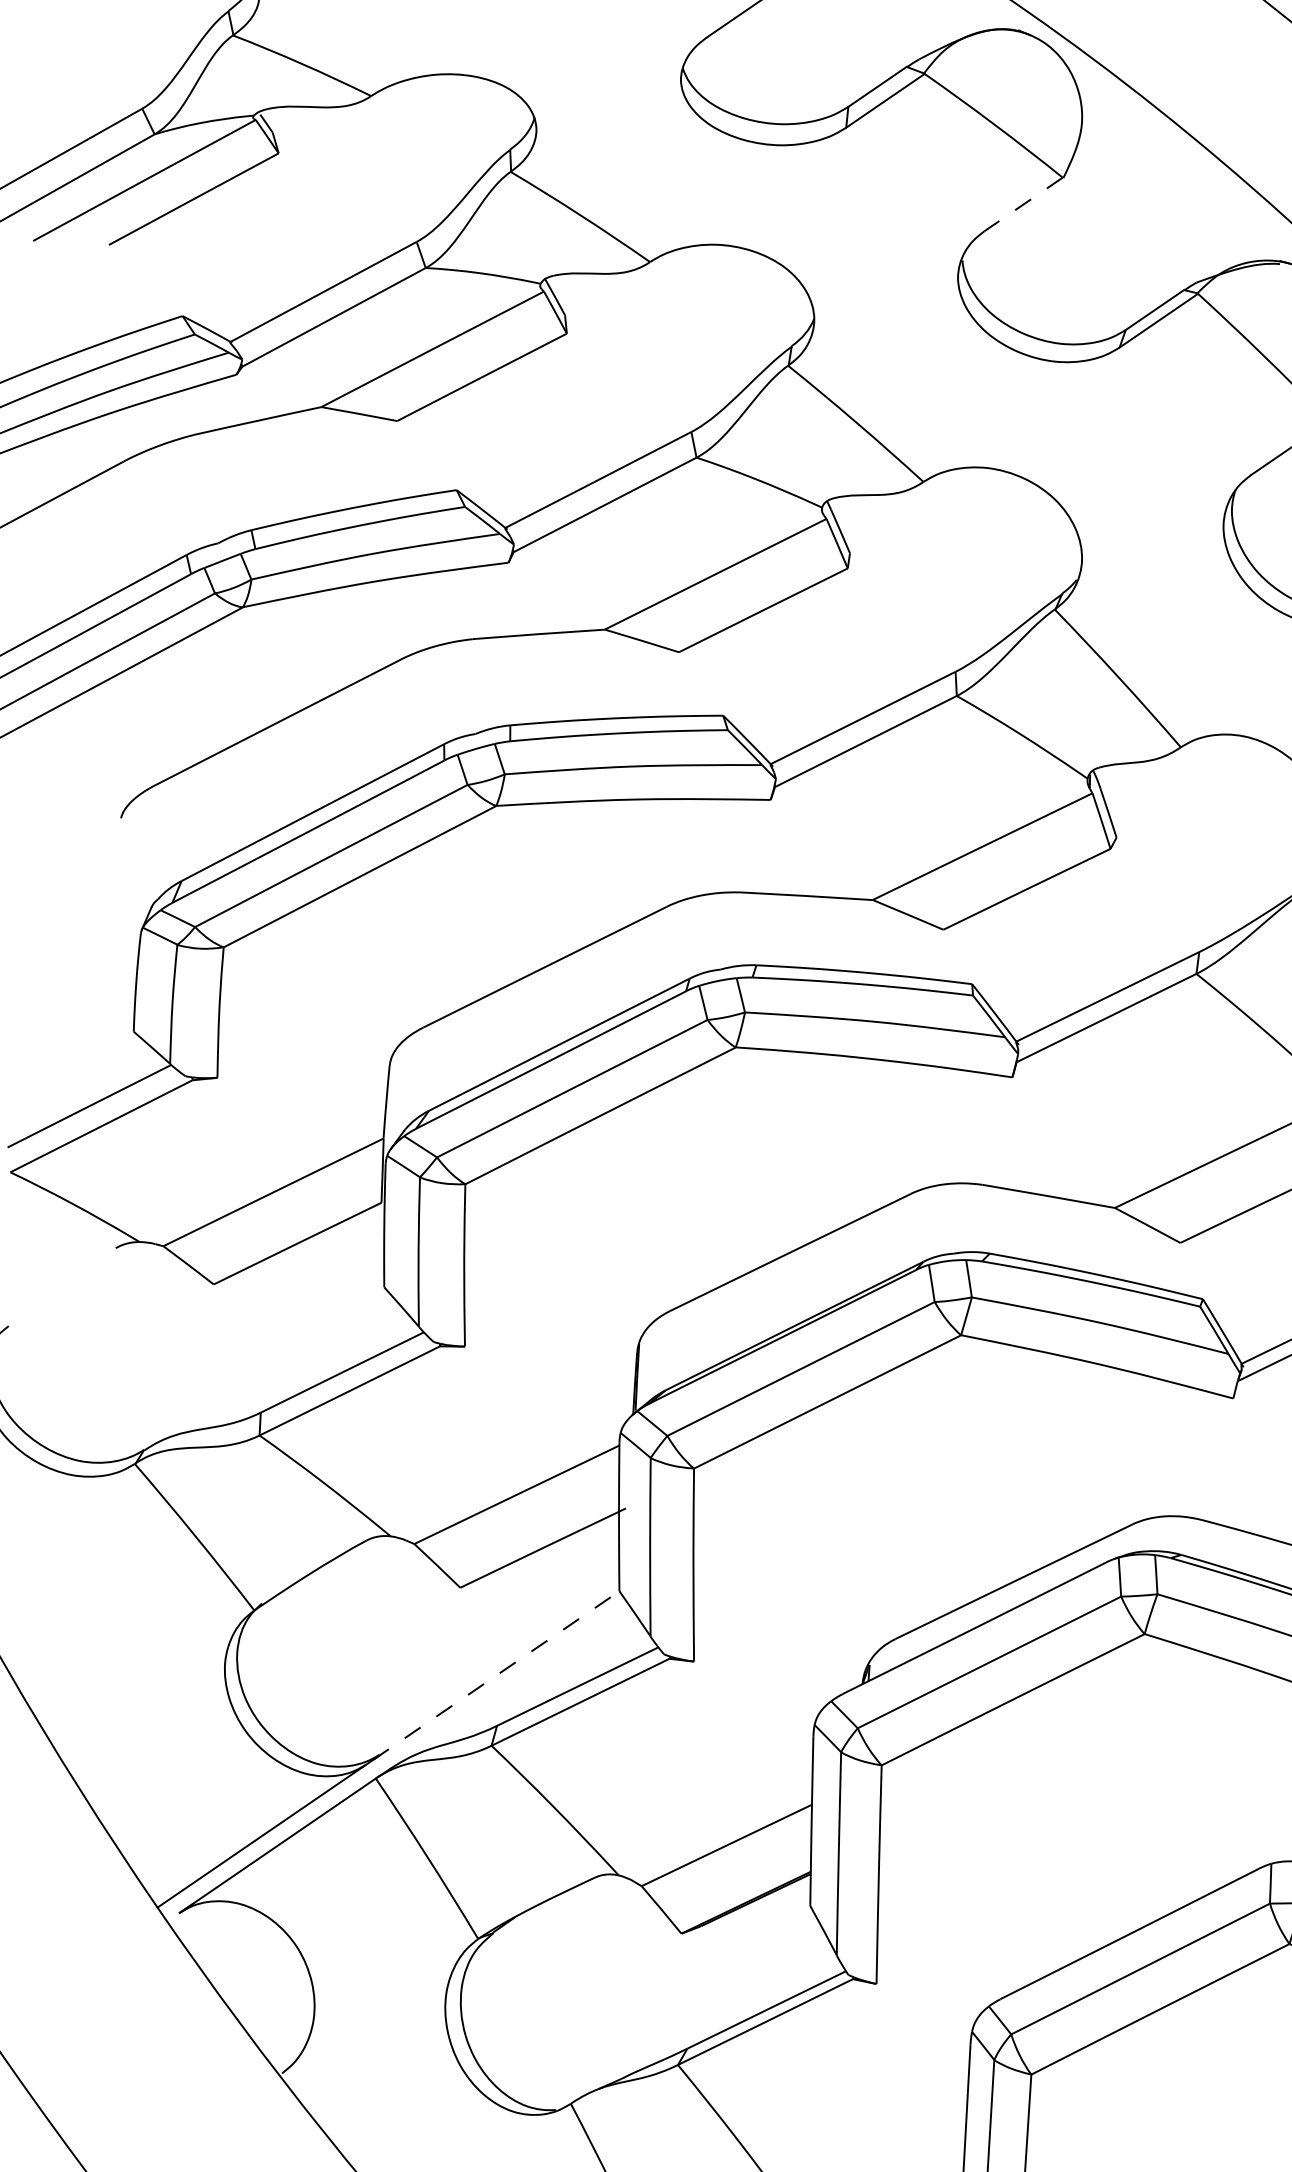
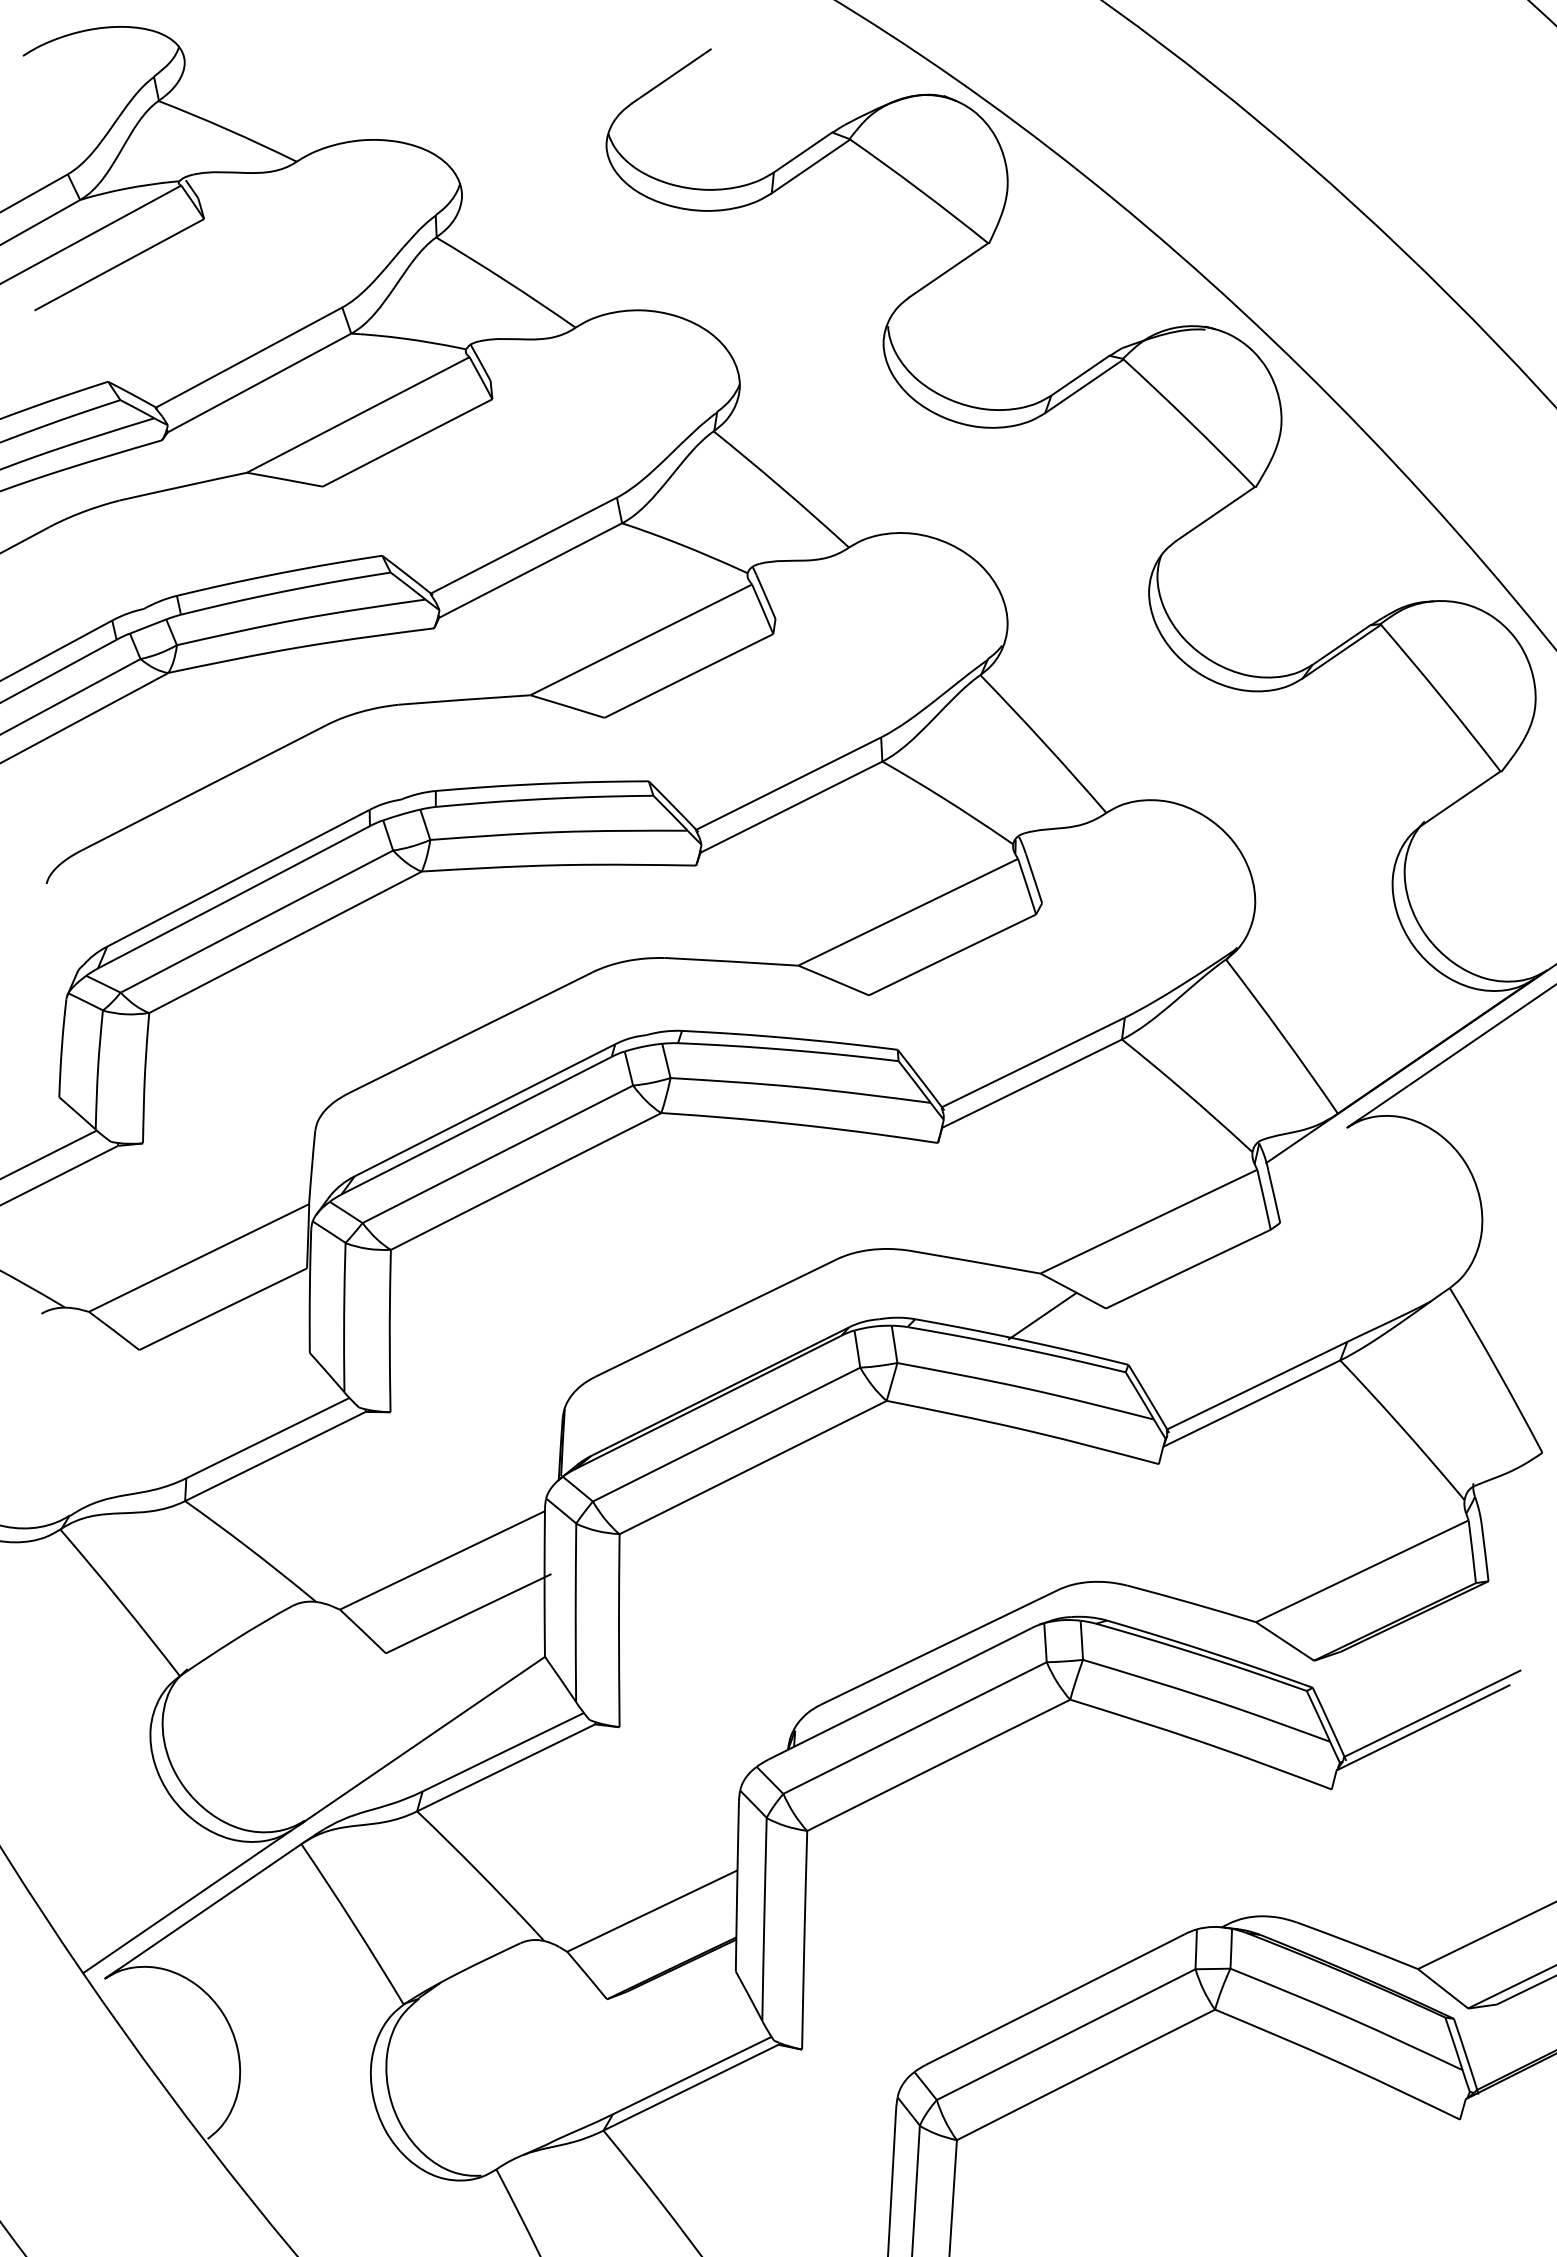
line: (1023, 204) -> (949, 270), dashed -> solid
line: (1116, 1249) -> (1042, 1315), added
line: (496, 1674) -> (422, 1740), dashed -> solid

